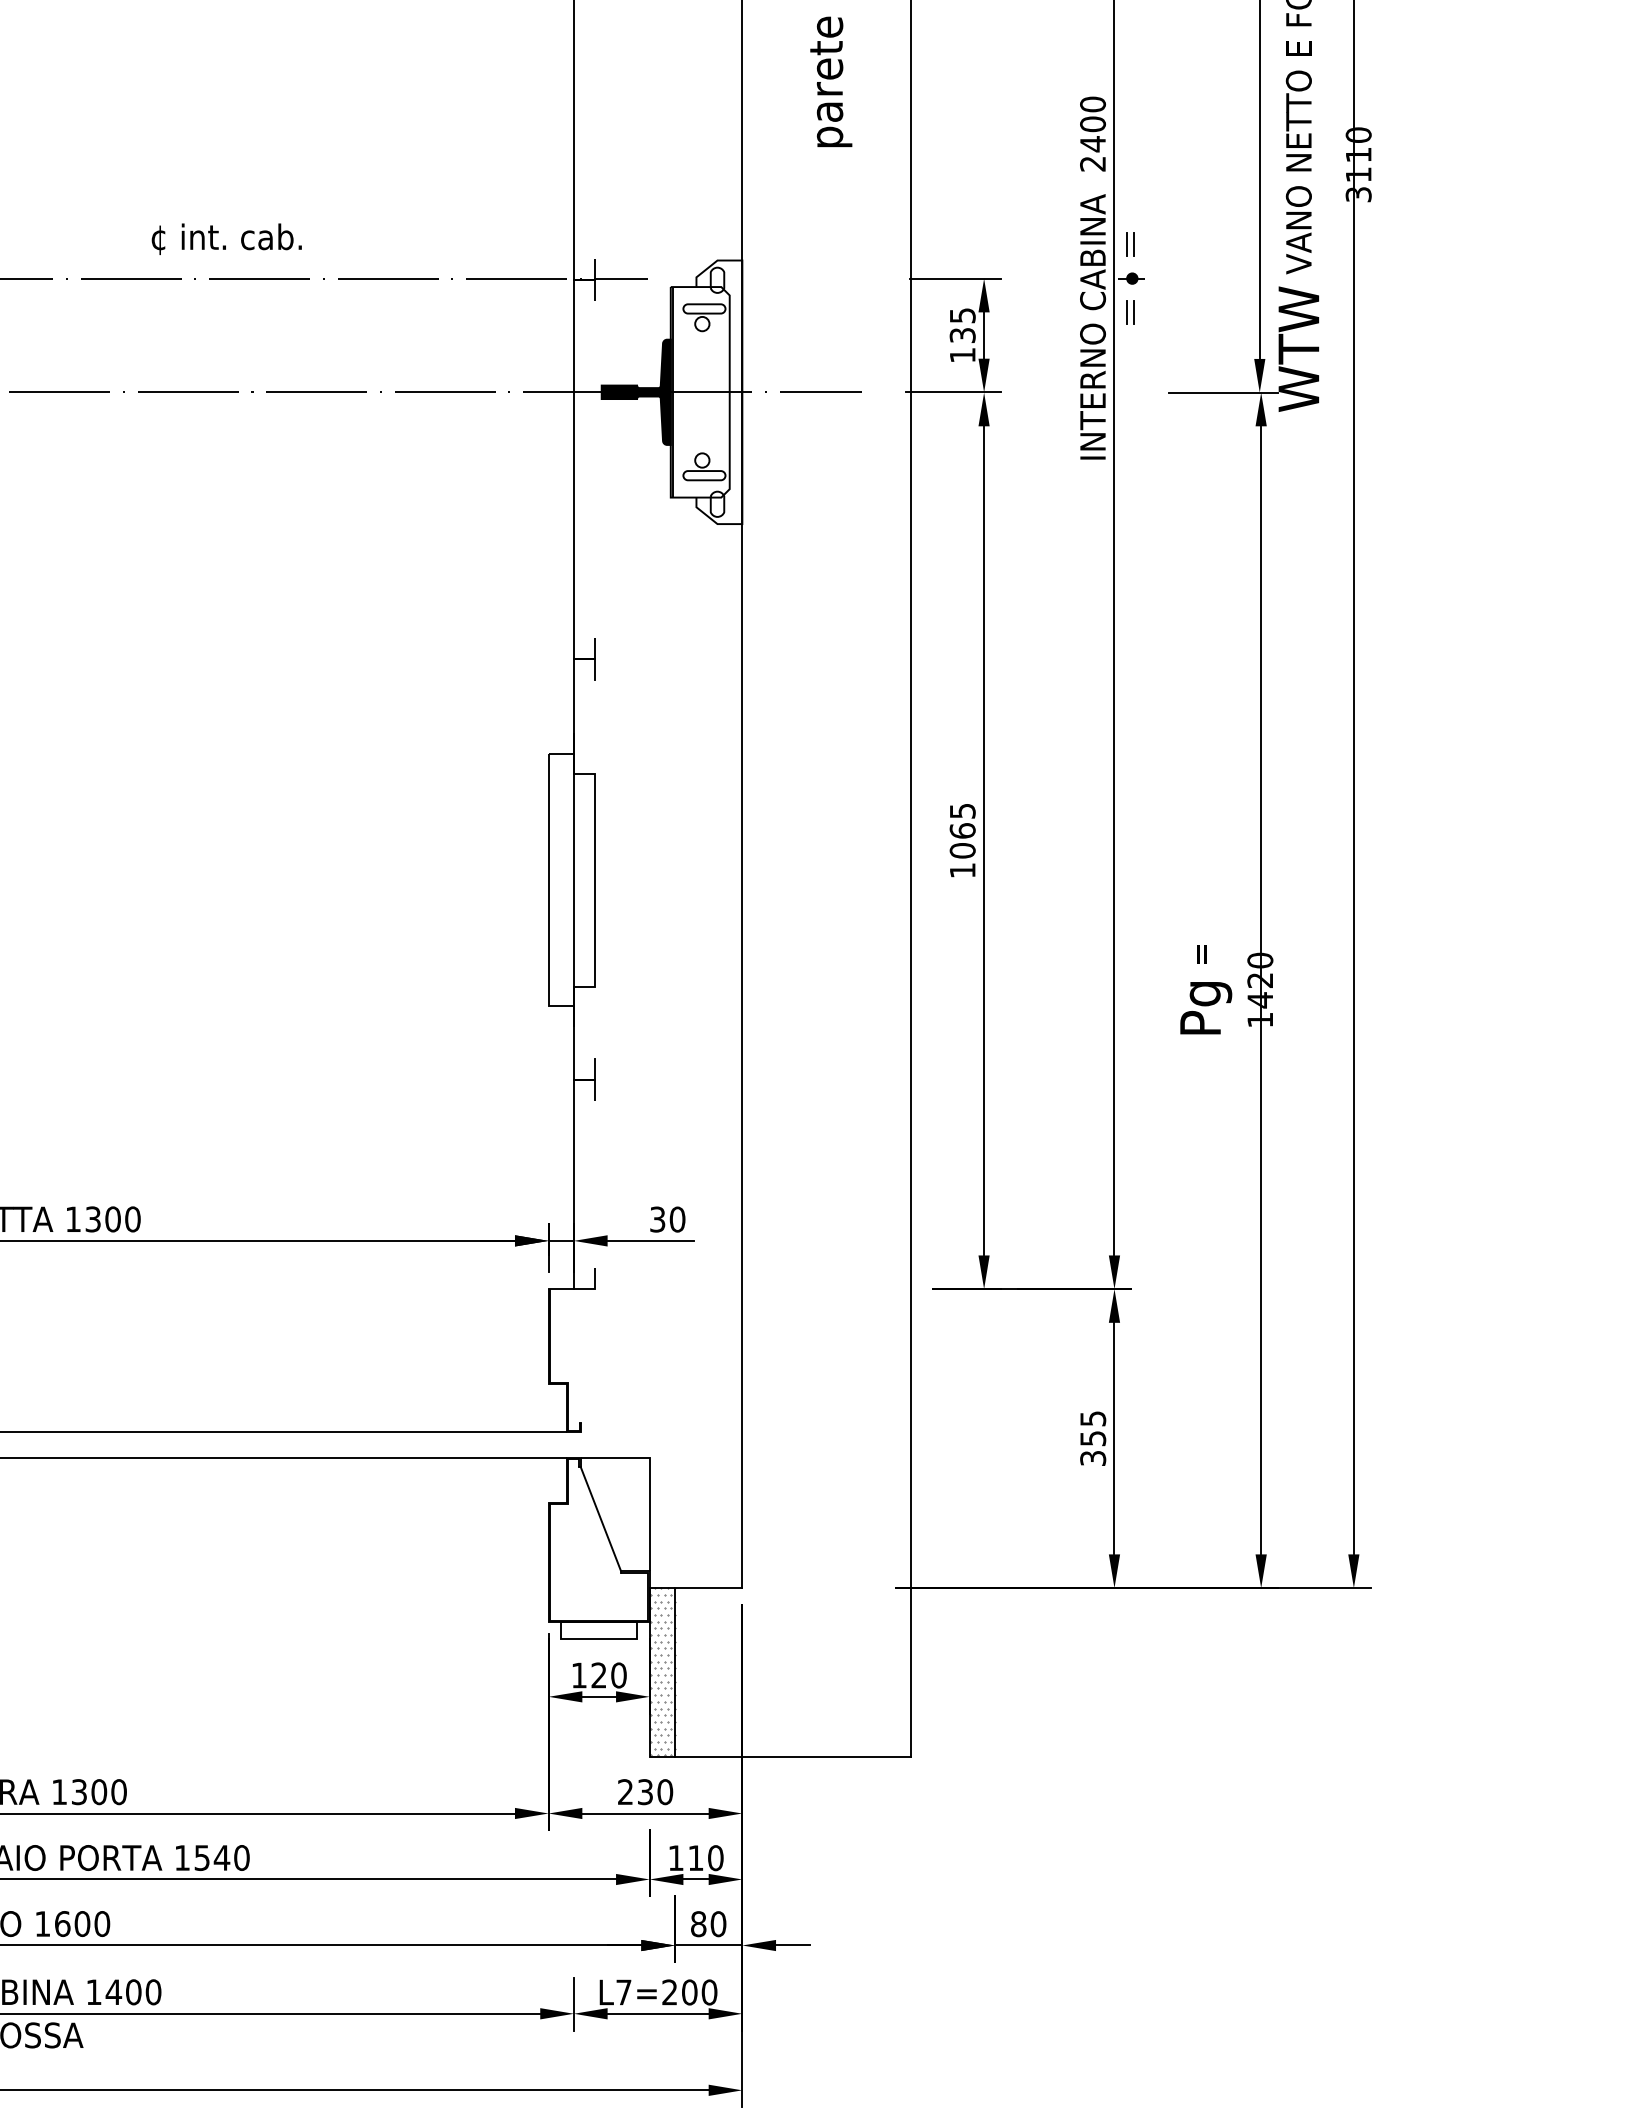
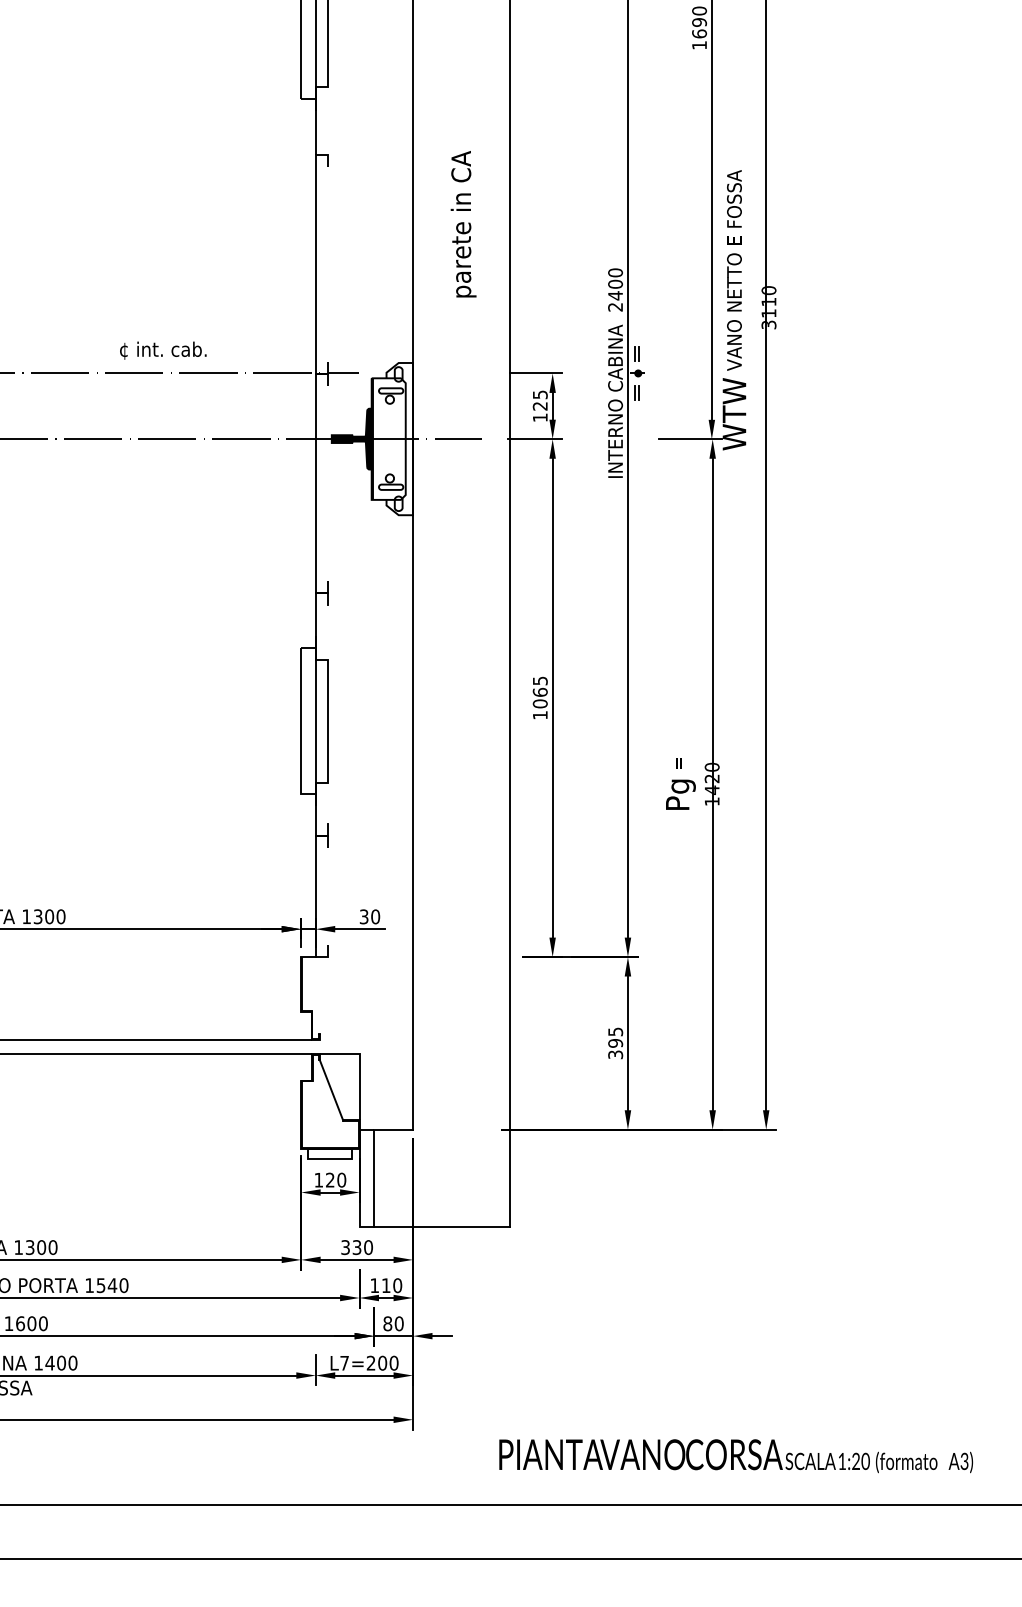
text: (227, 238) -> (163, 350), moved
text: (963, 335) -> (540, 406), 135 -> 125
text: (1092, 1438) -> (615, 1043), 355 -> 395
hatch: (661, 1670) -> (366, 1177), removed
text: (625, 1792) -> (345, 1247), 230 -> 330

